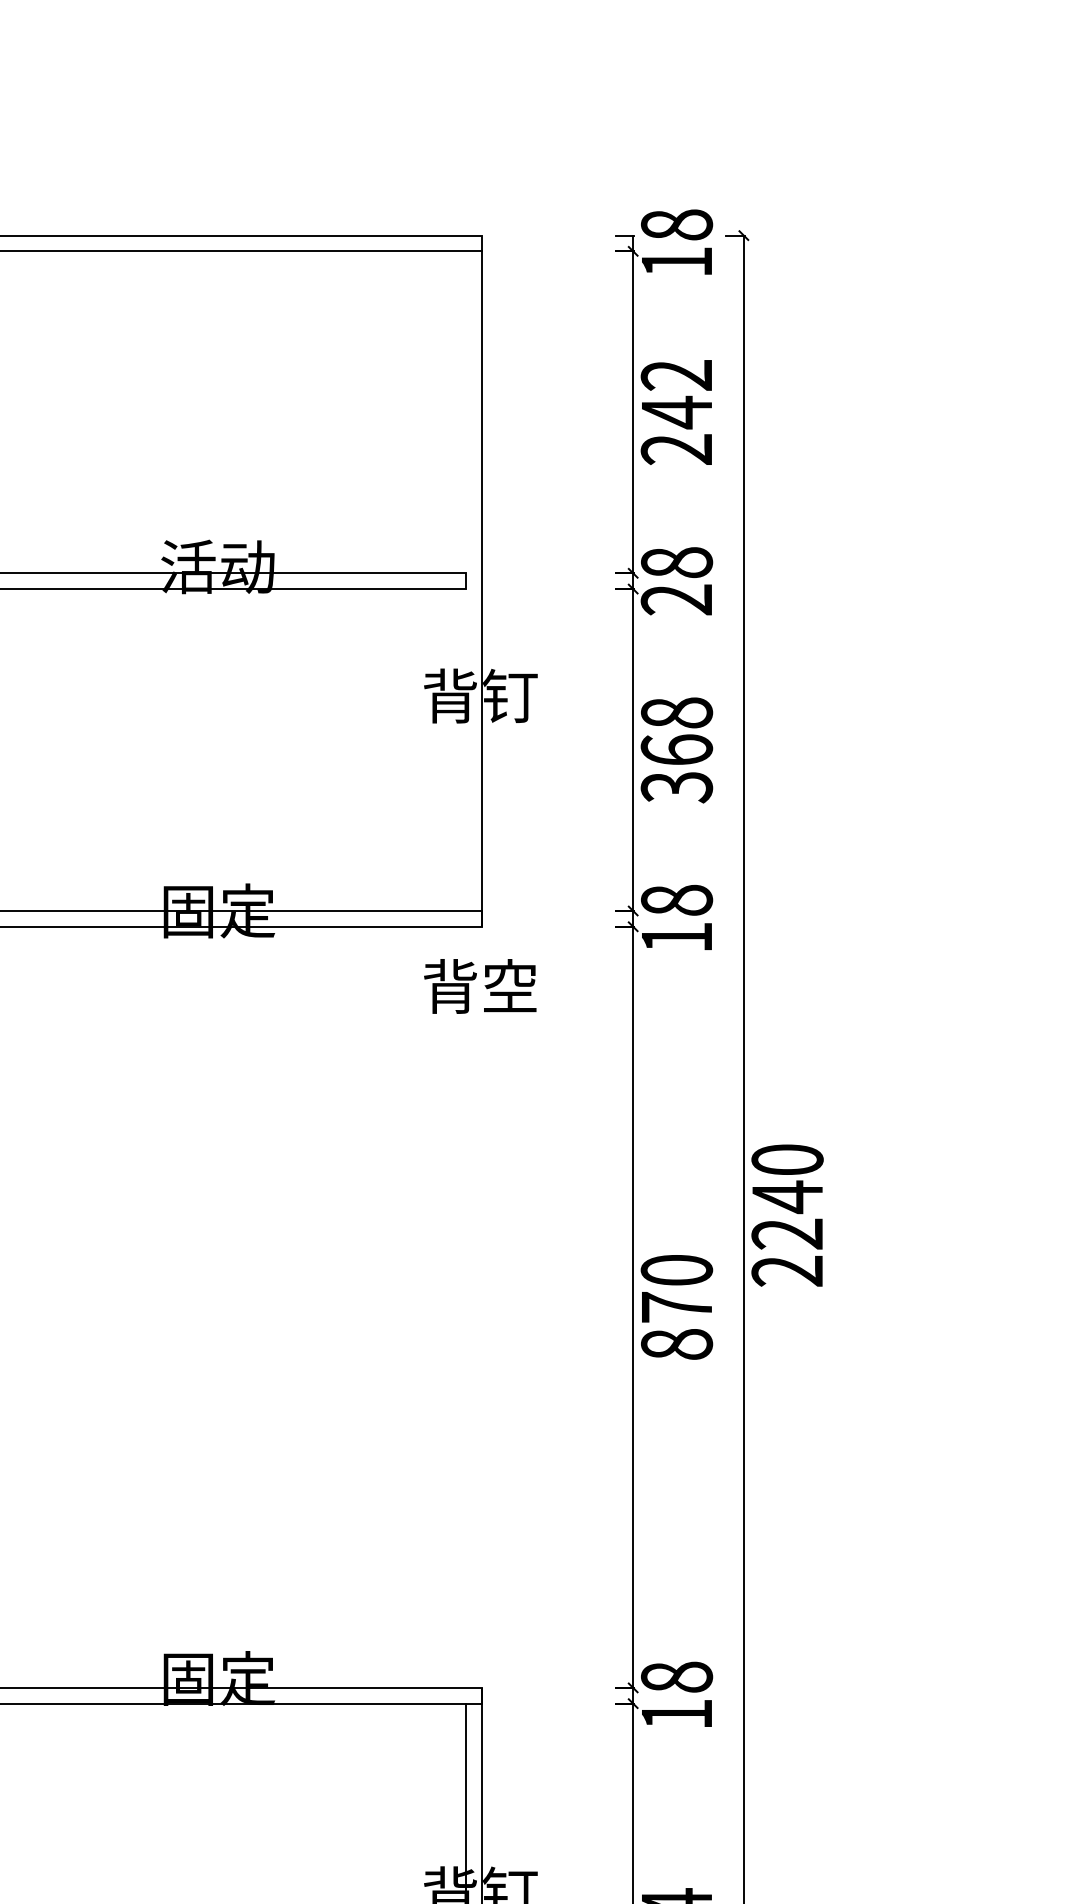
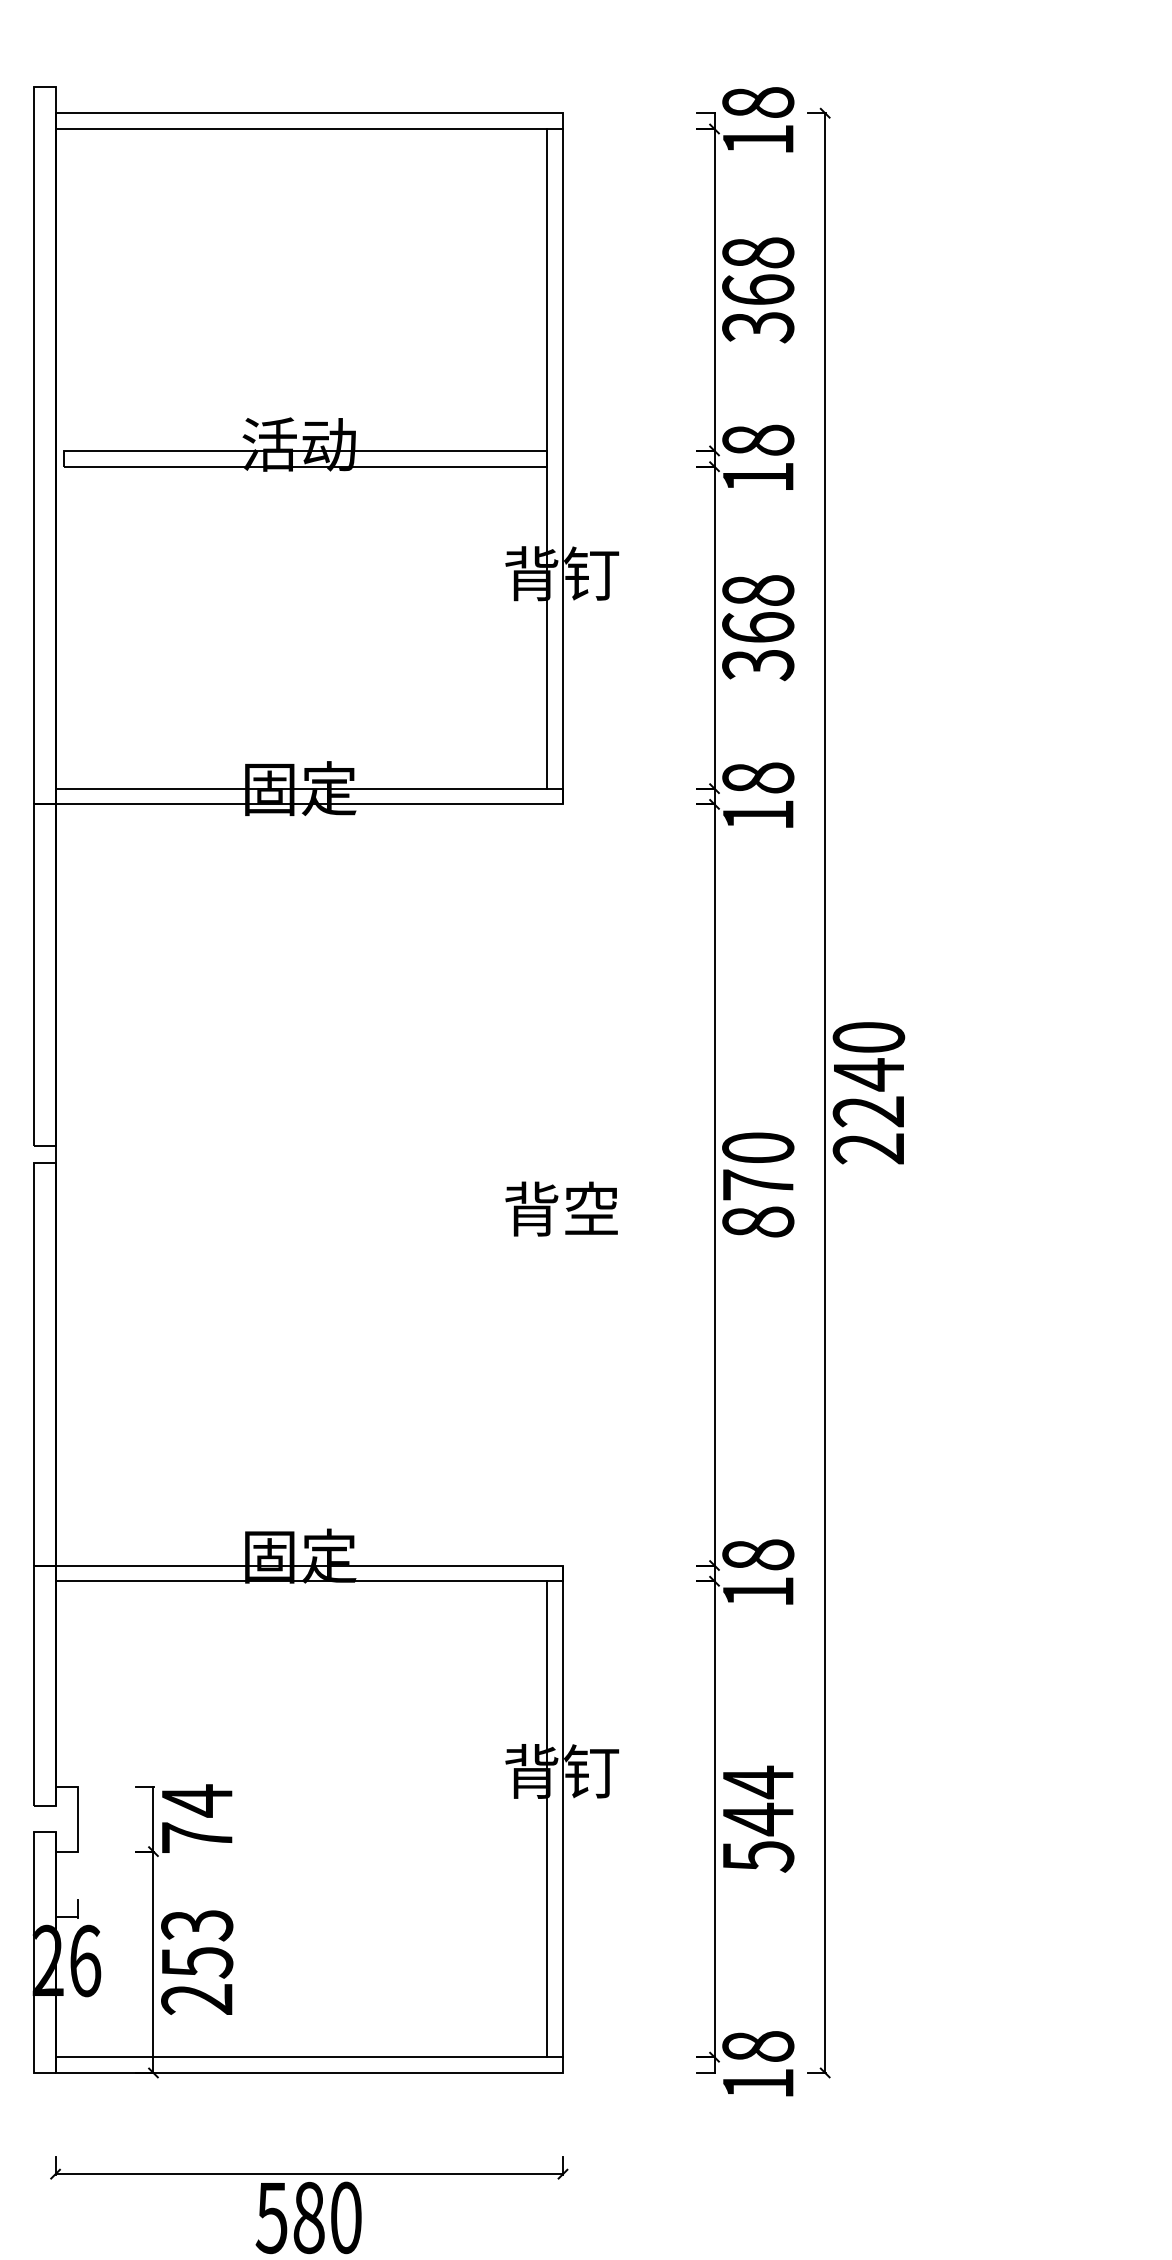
text: (677, 412) -> (758, 290), 242 -> 368
line: (466, 580) -> (547, 458), added
text: (676, 599) -> (757, 477), 28 -> 18
text: (480, 985) -> (561, 1208), moved

